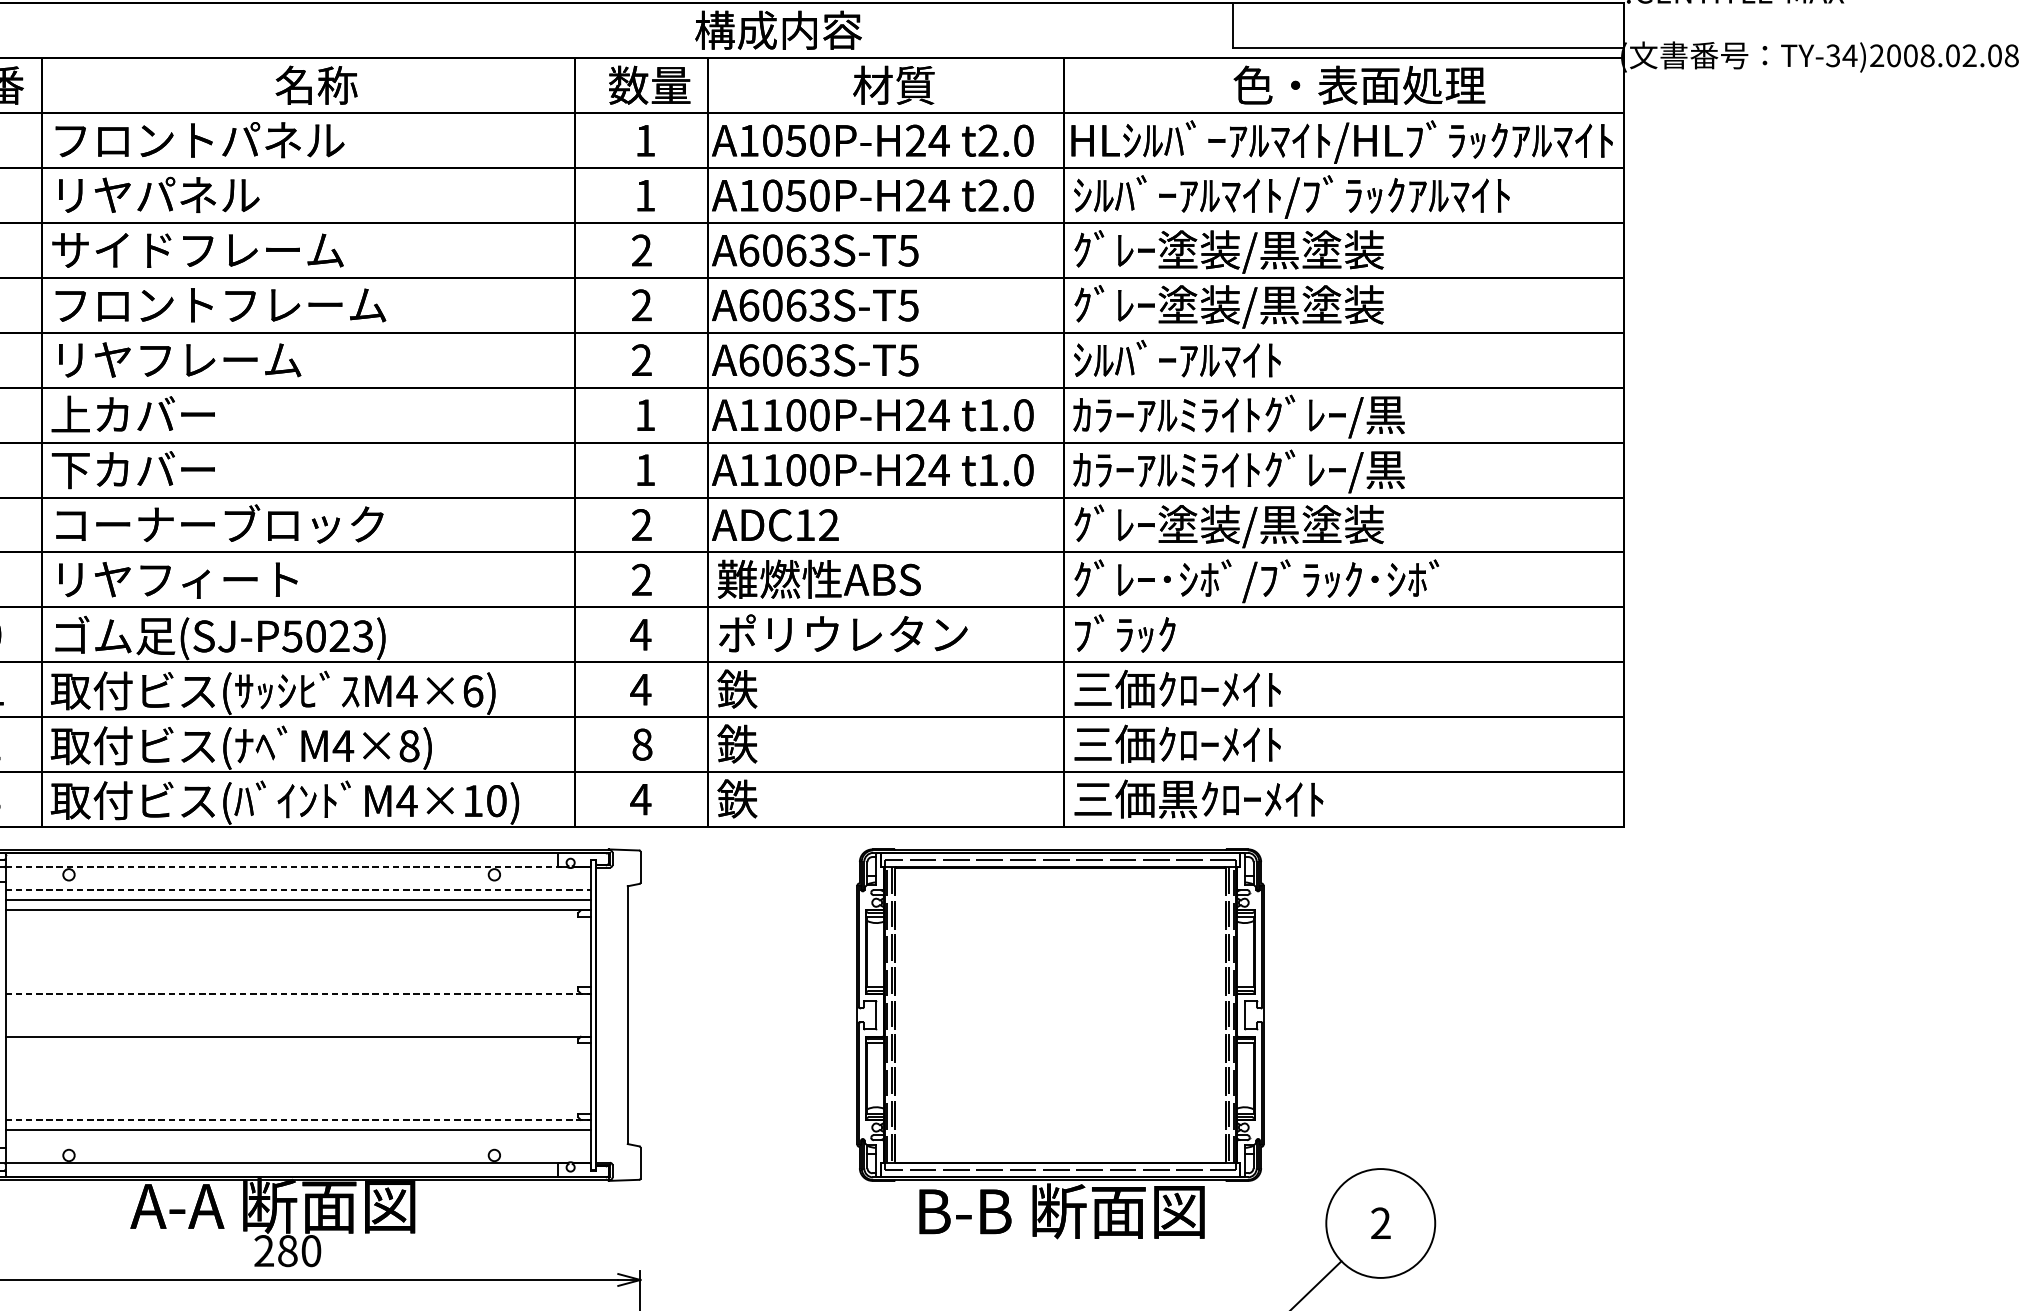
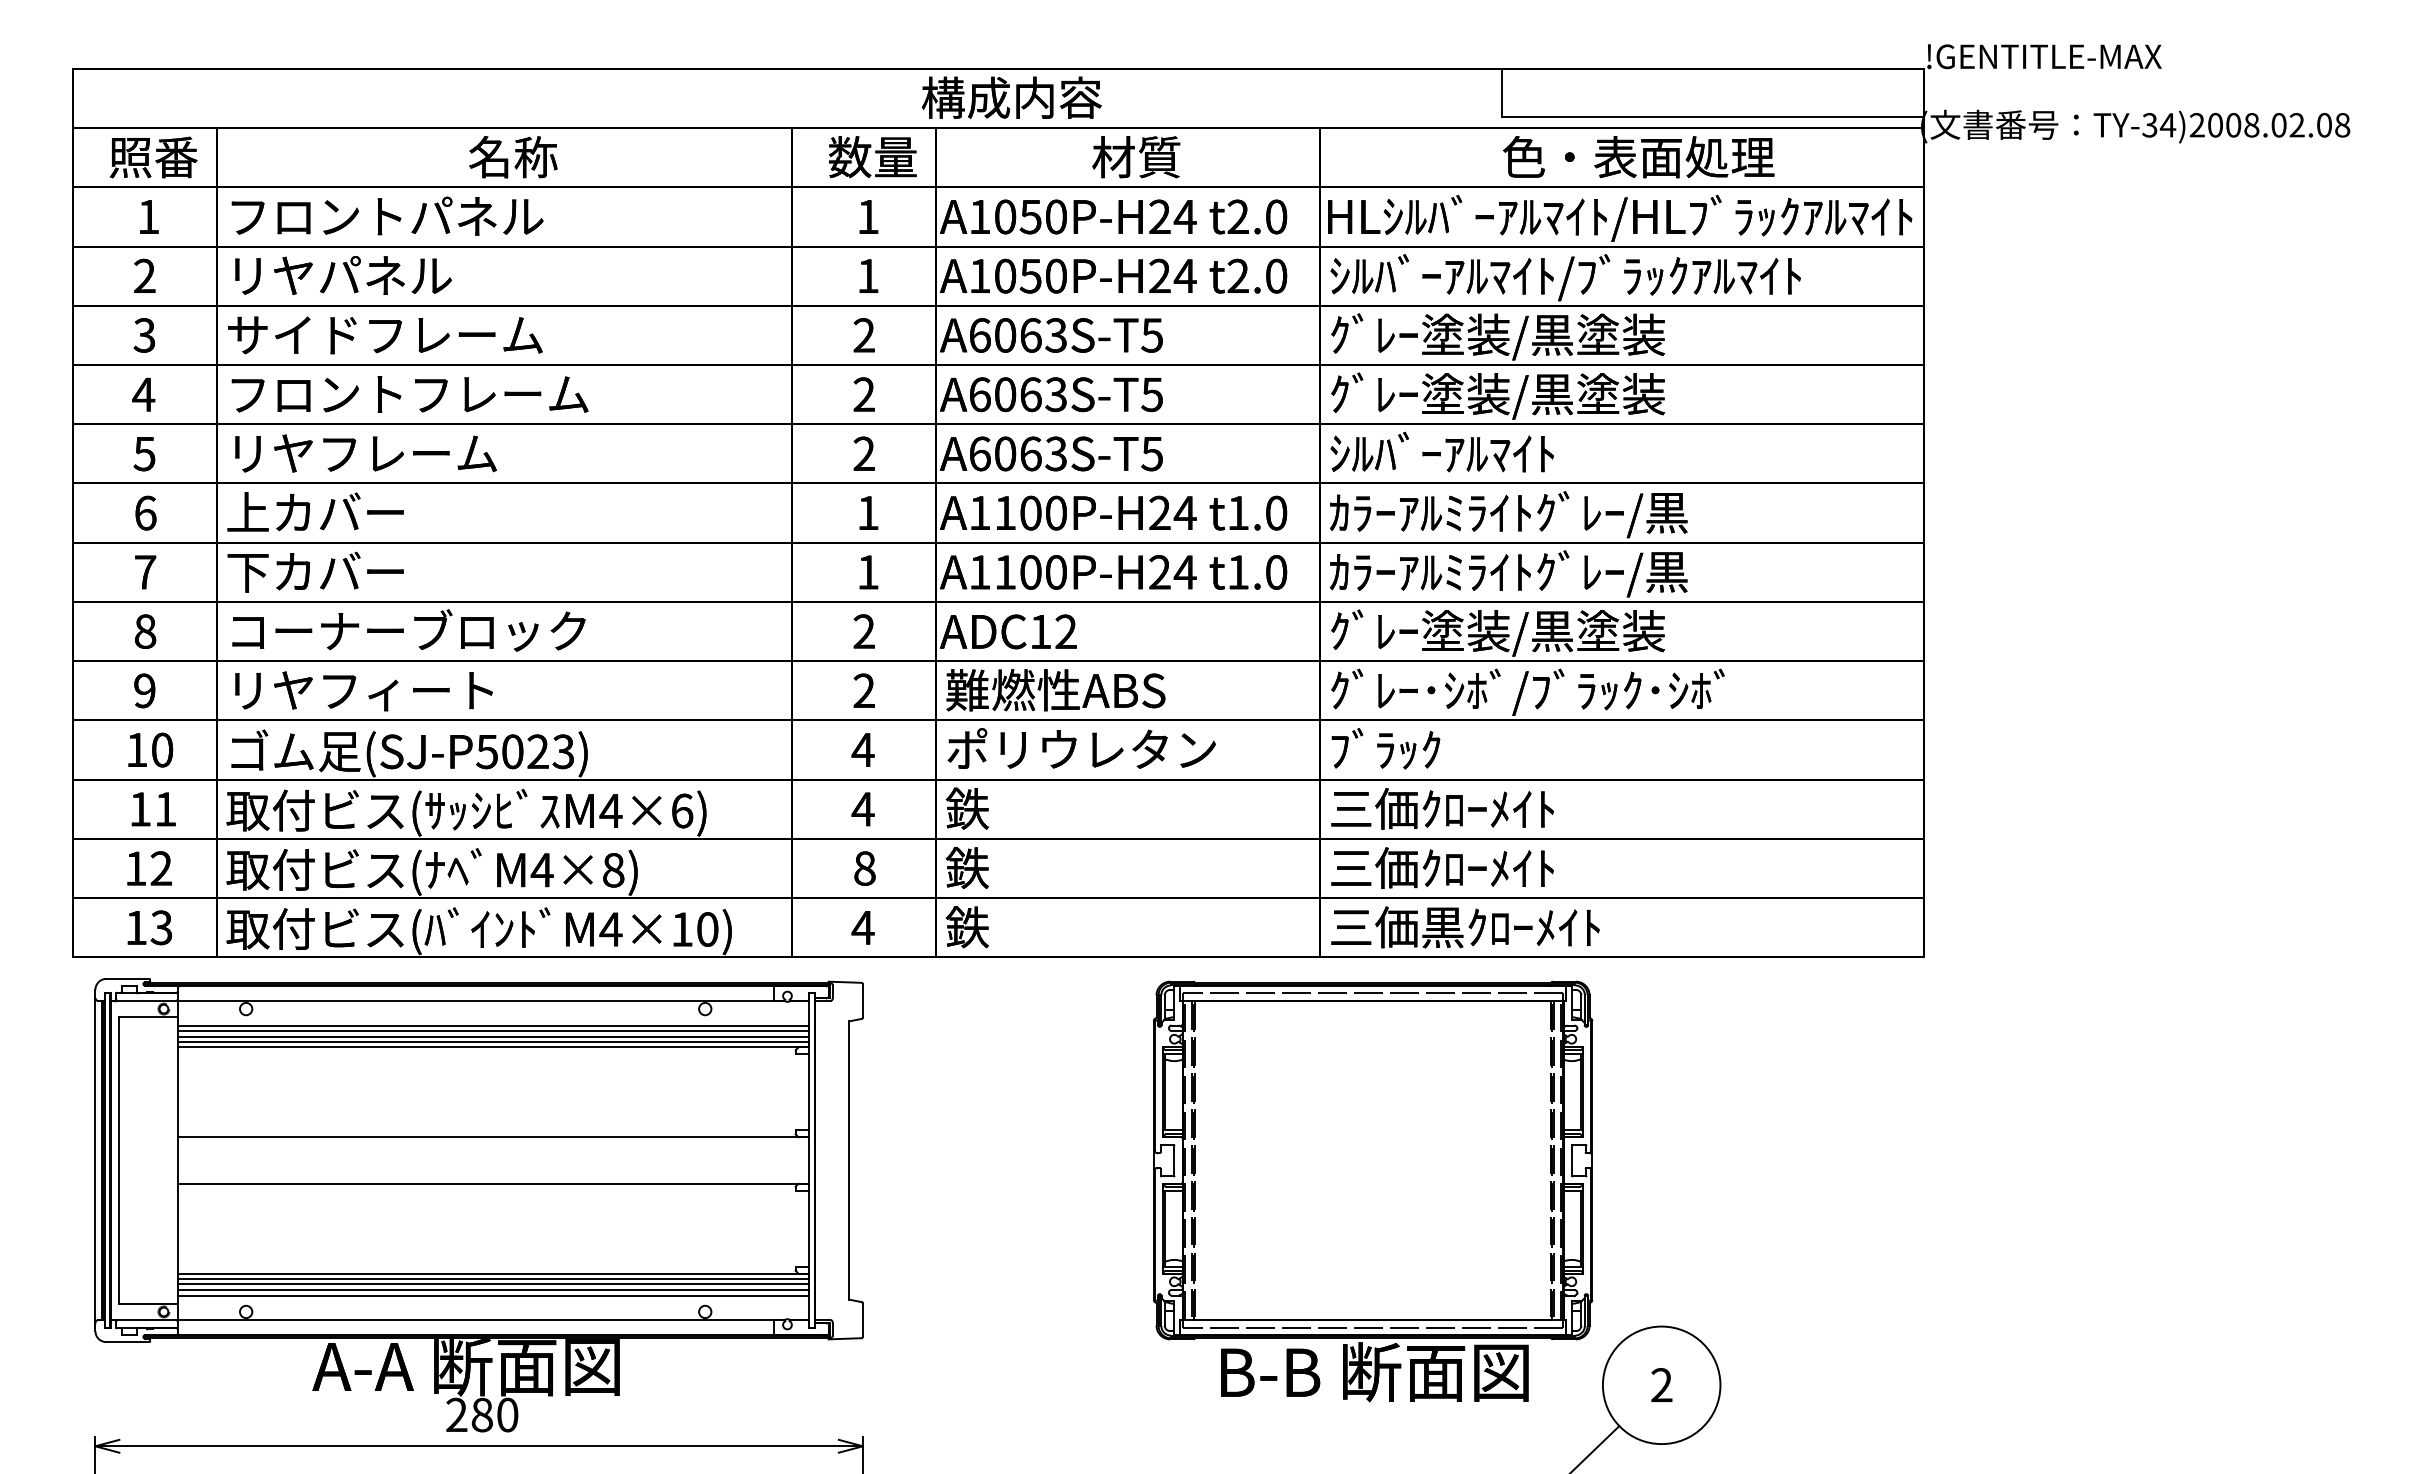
line: (287, 866) -> (481, 1000), dashed -> solid
line: (298, 890) -> (493, 1025), dashed -> solid
line: (298, 895) -> (493, 1031), added
line: (298, 904) -> (493, 1041), added
line: (298, 993) -> (493, 1137), dashed -> solid
part: (1060, 1043) -> (1373, 1191), moved
line: (298, 1119) -> (493, 1273), dashed -> solid
line: (298, 1125) -> (493, 1279), added
line: (298, 1135) -> (493, 1290), added
line: (298, 1140) -> (493, 1295), added

